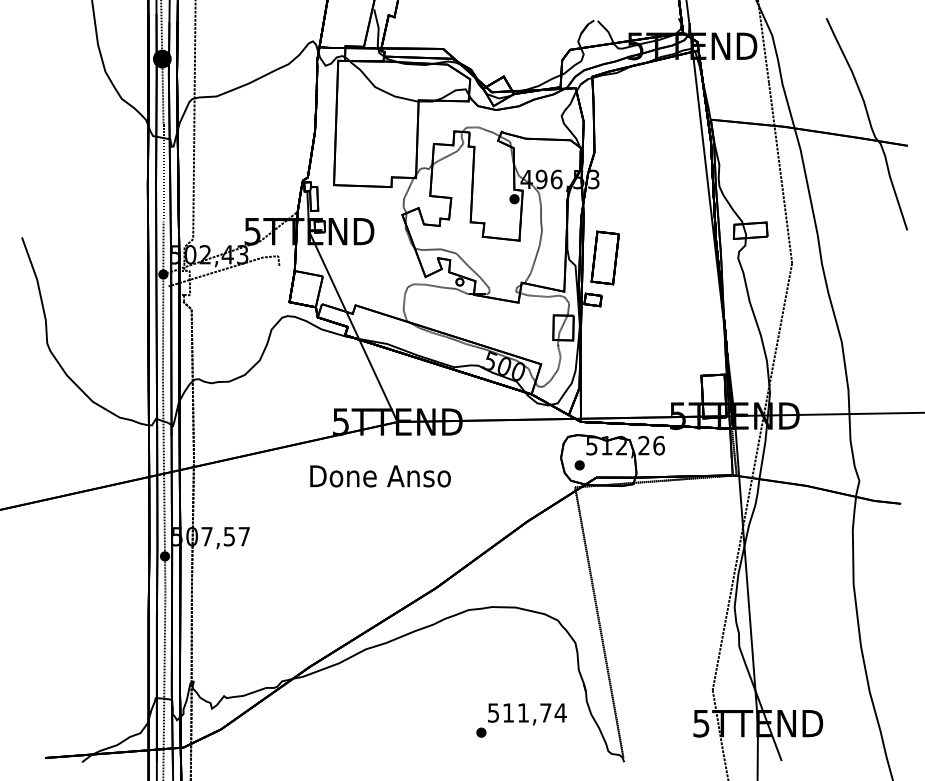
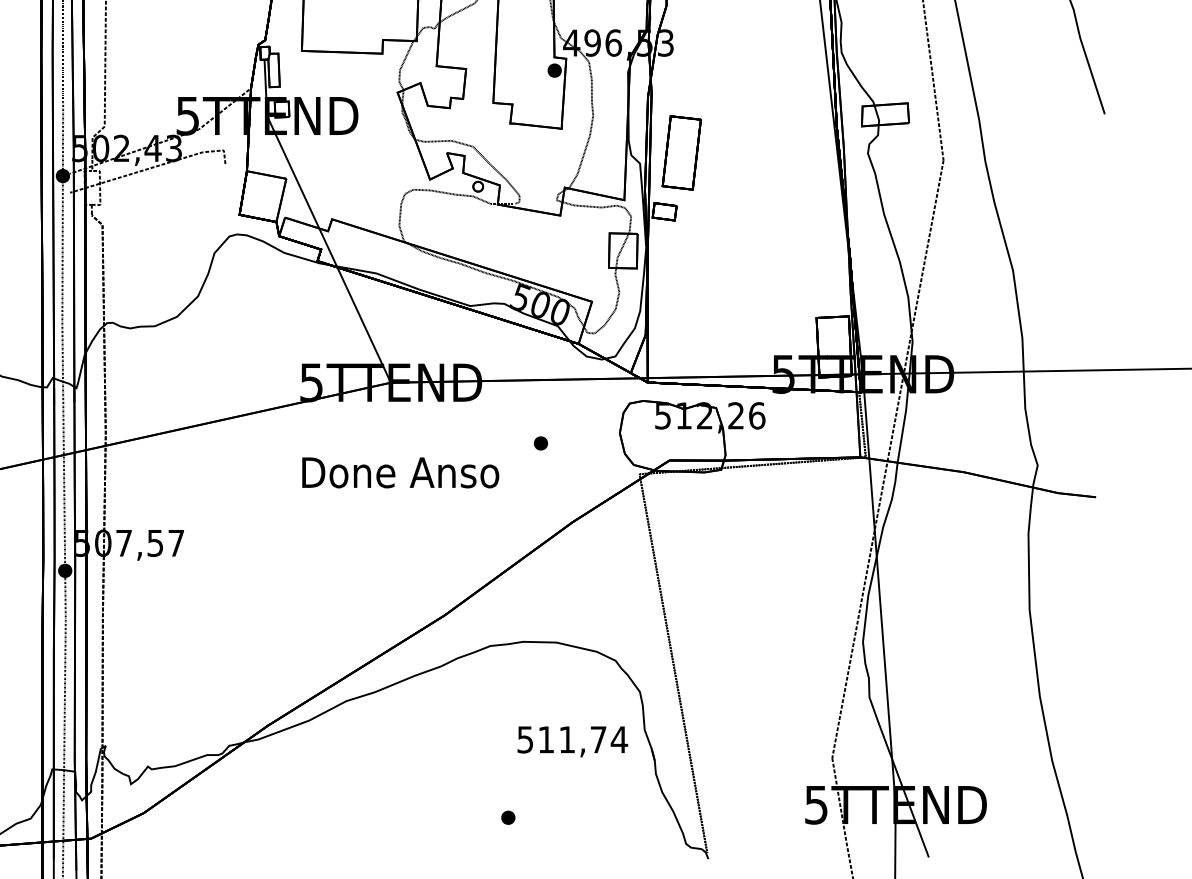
part: (579, 465) -> (540, 443), moved
text: (380, 476) -> (400, 472), moved
text: (527, 714) -> (572, 741), moved

